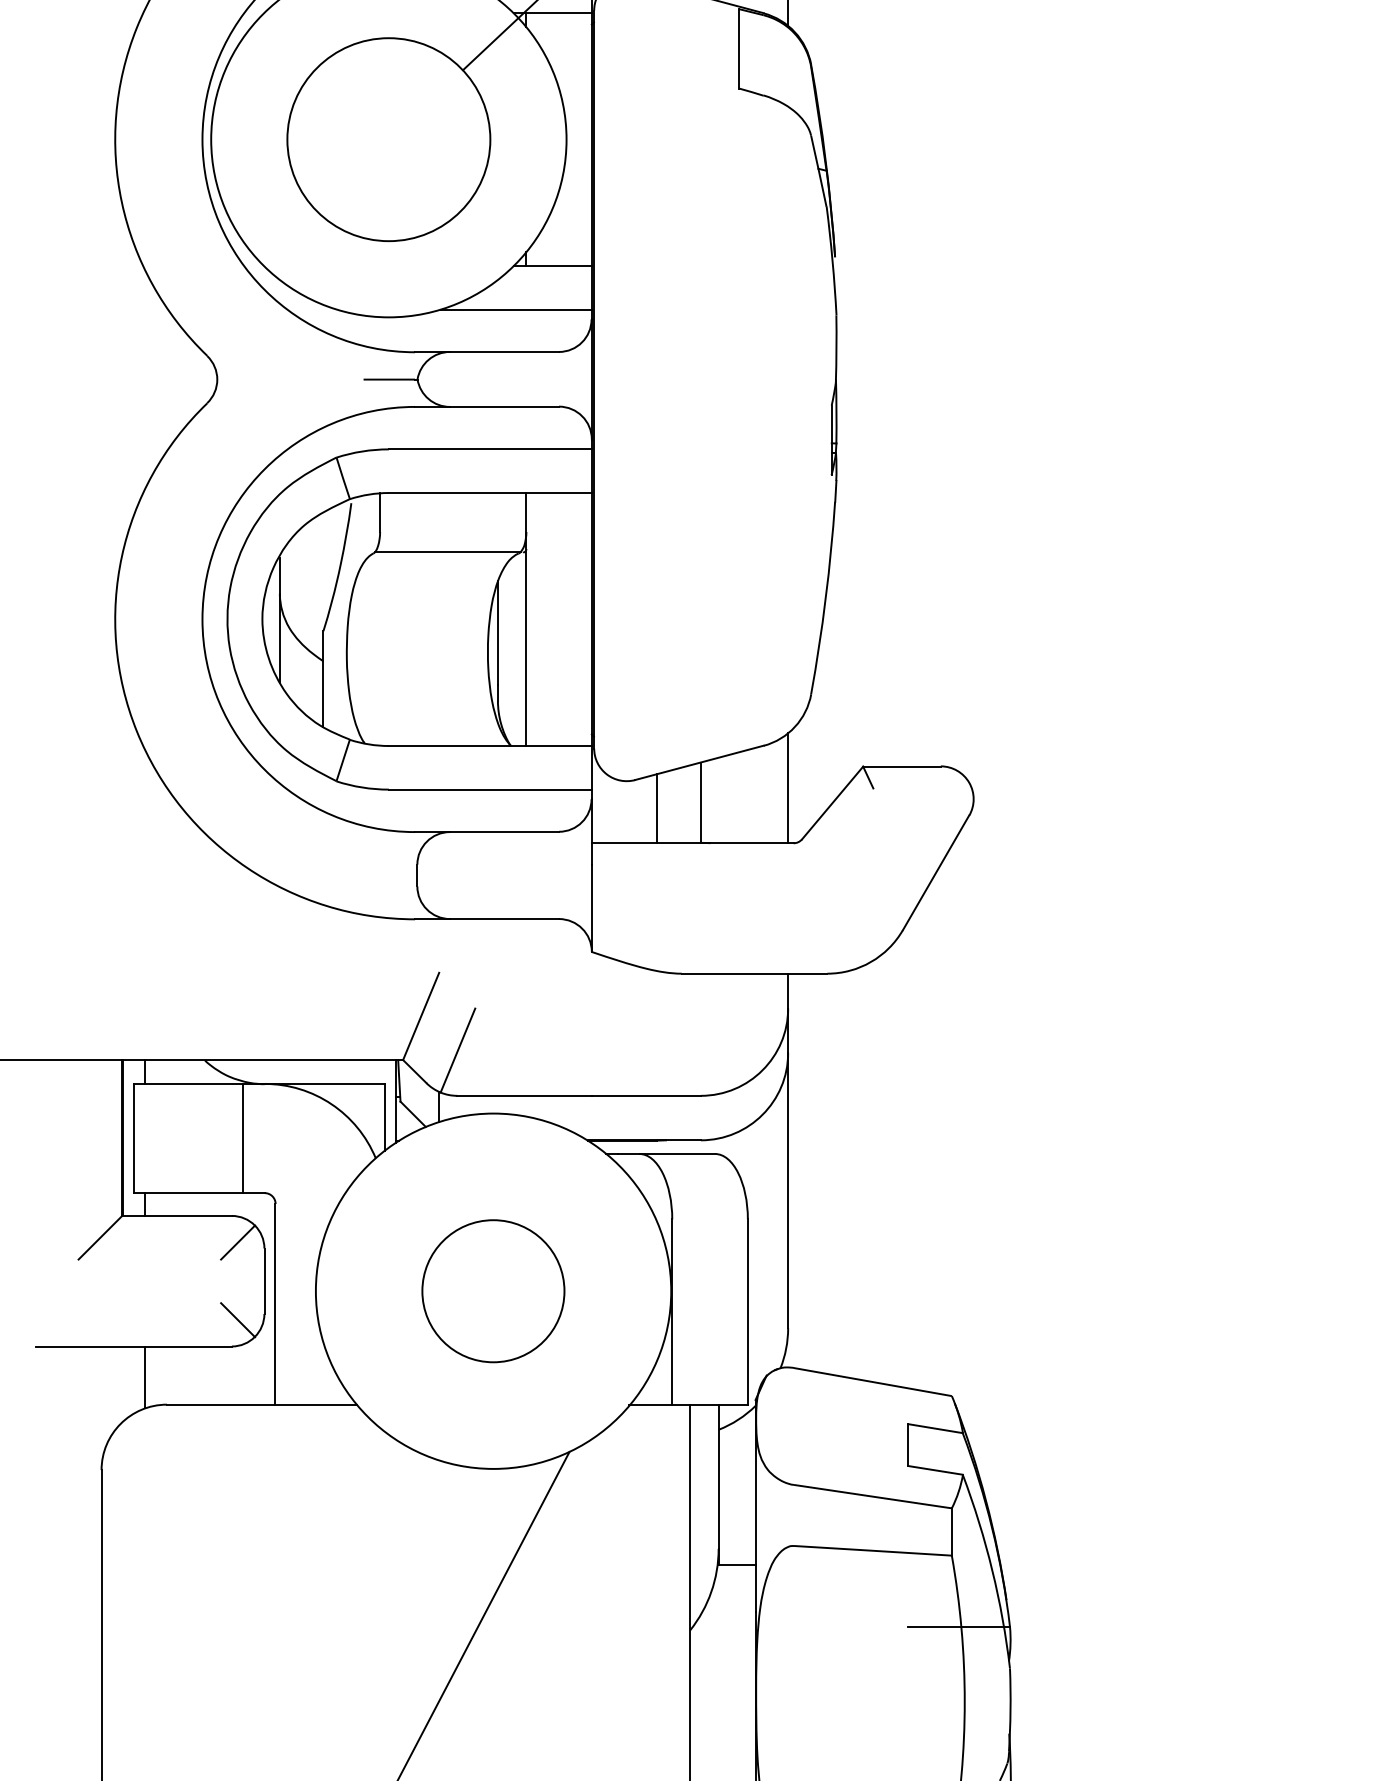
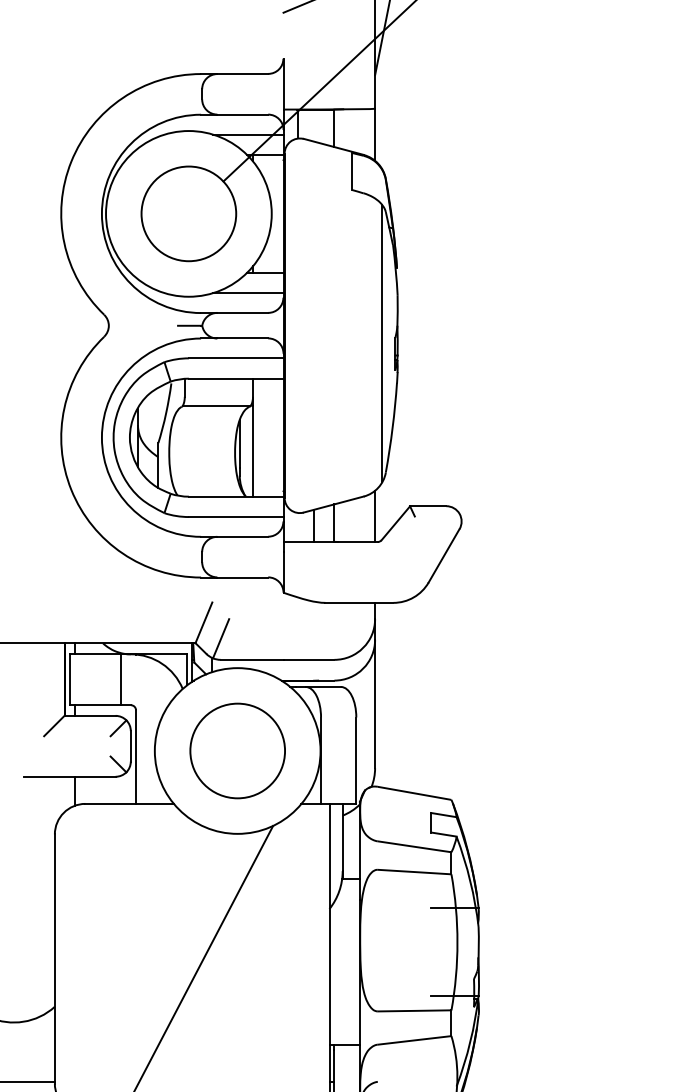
line: (803, 417) -> (382, 343), added
circle: (493, 1290) -> (237, 750), size x1.43

